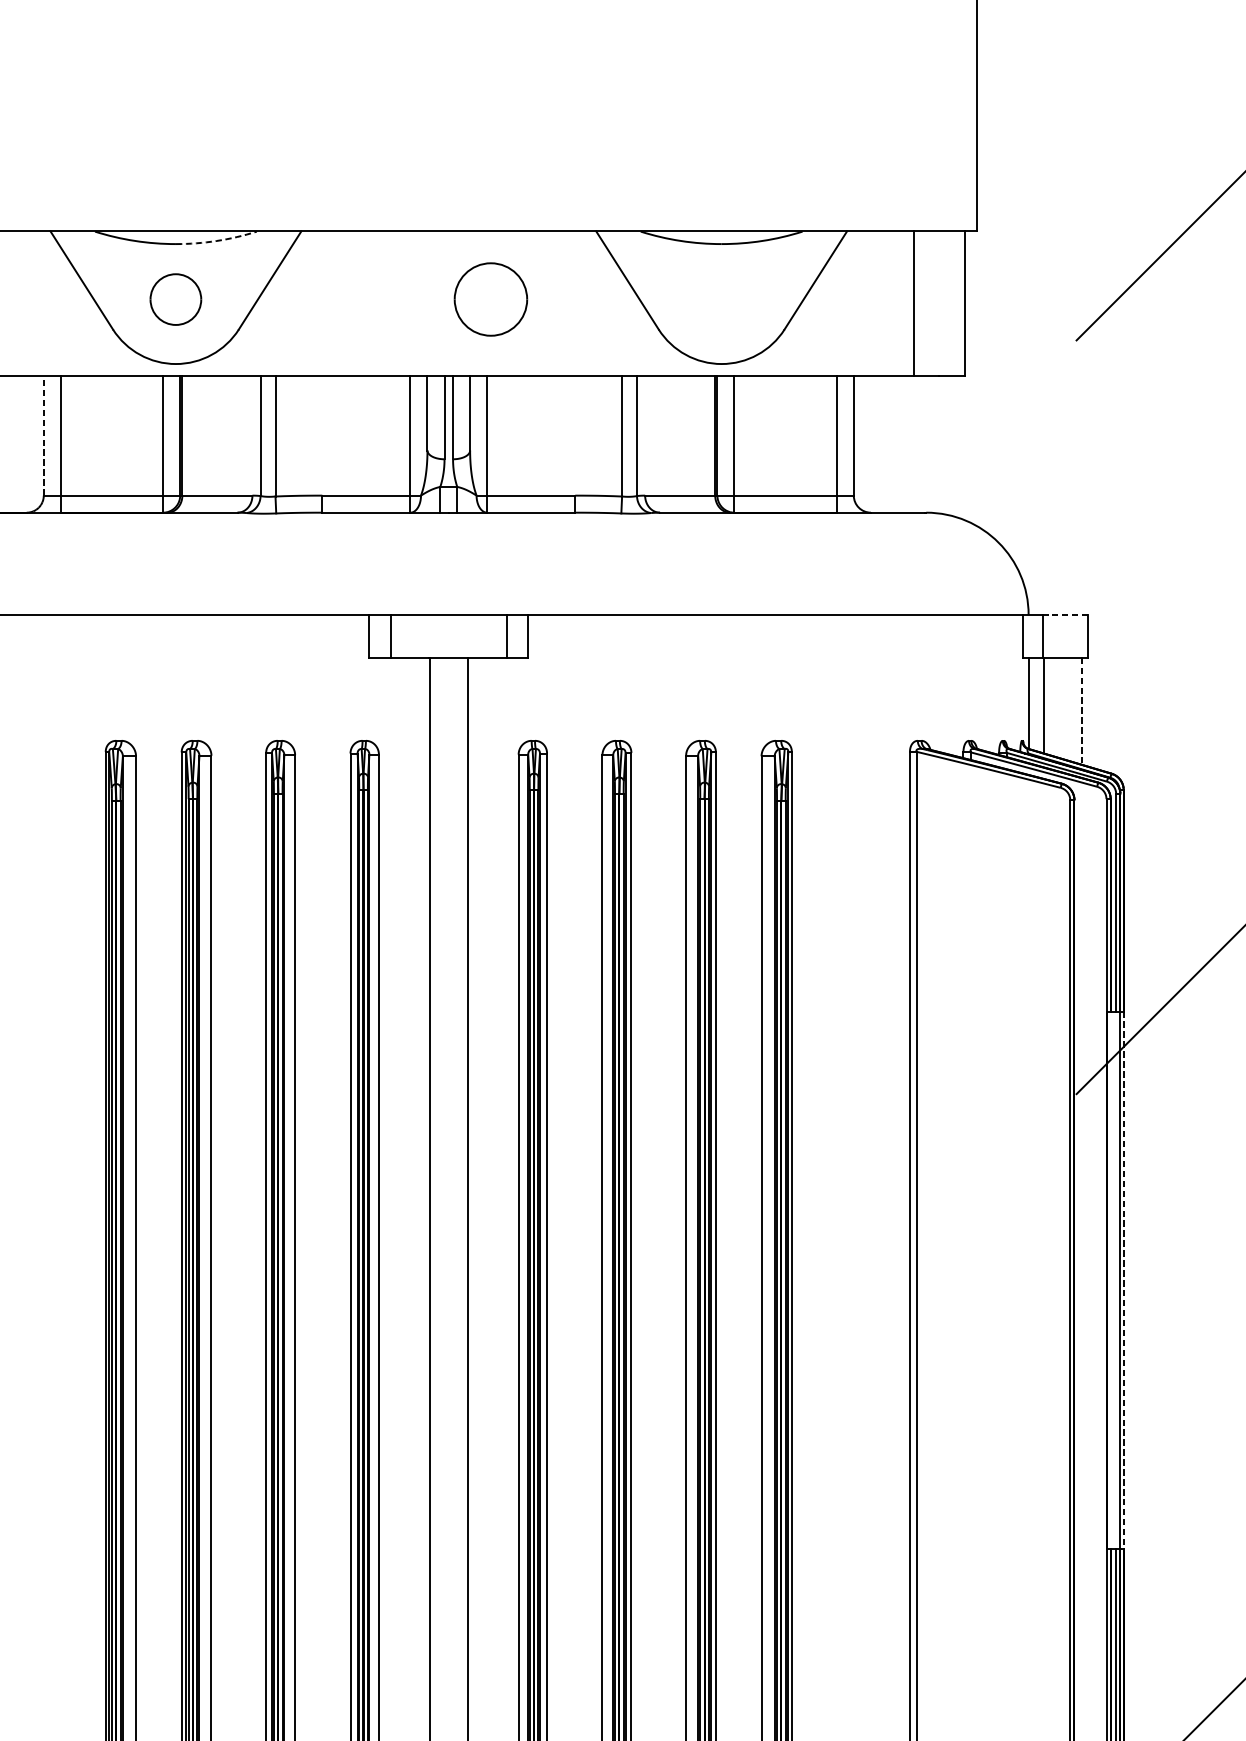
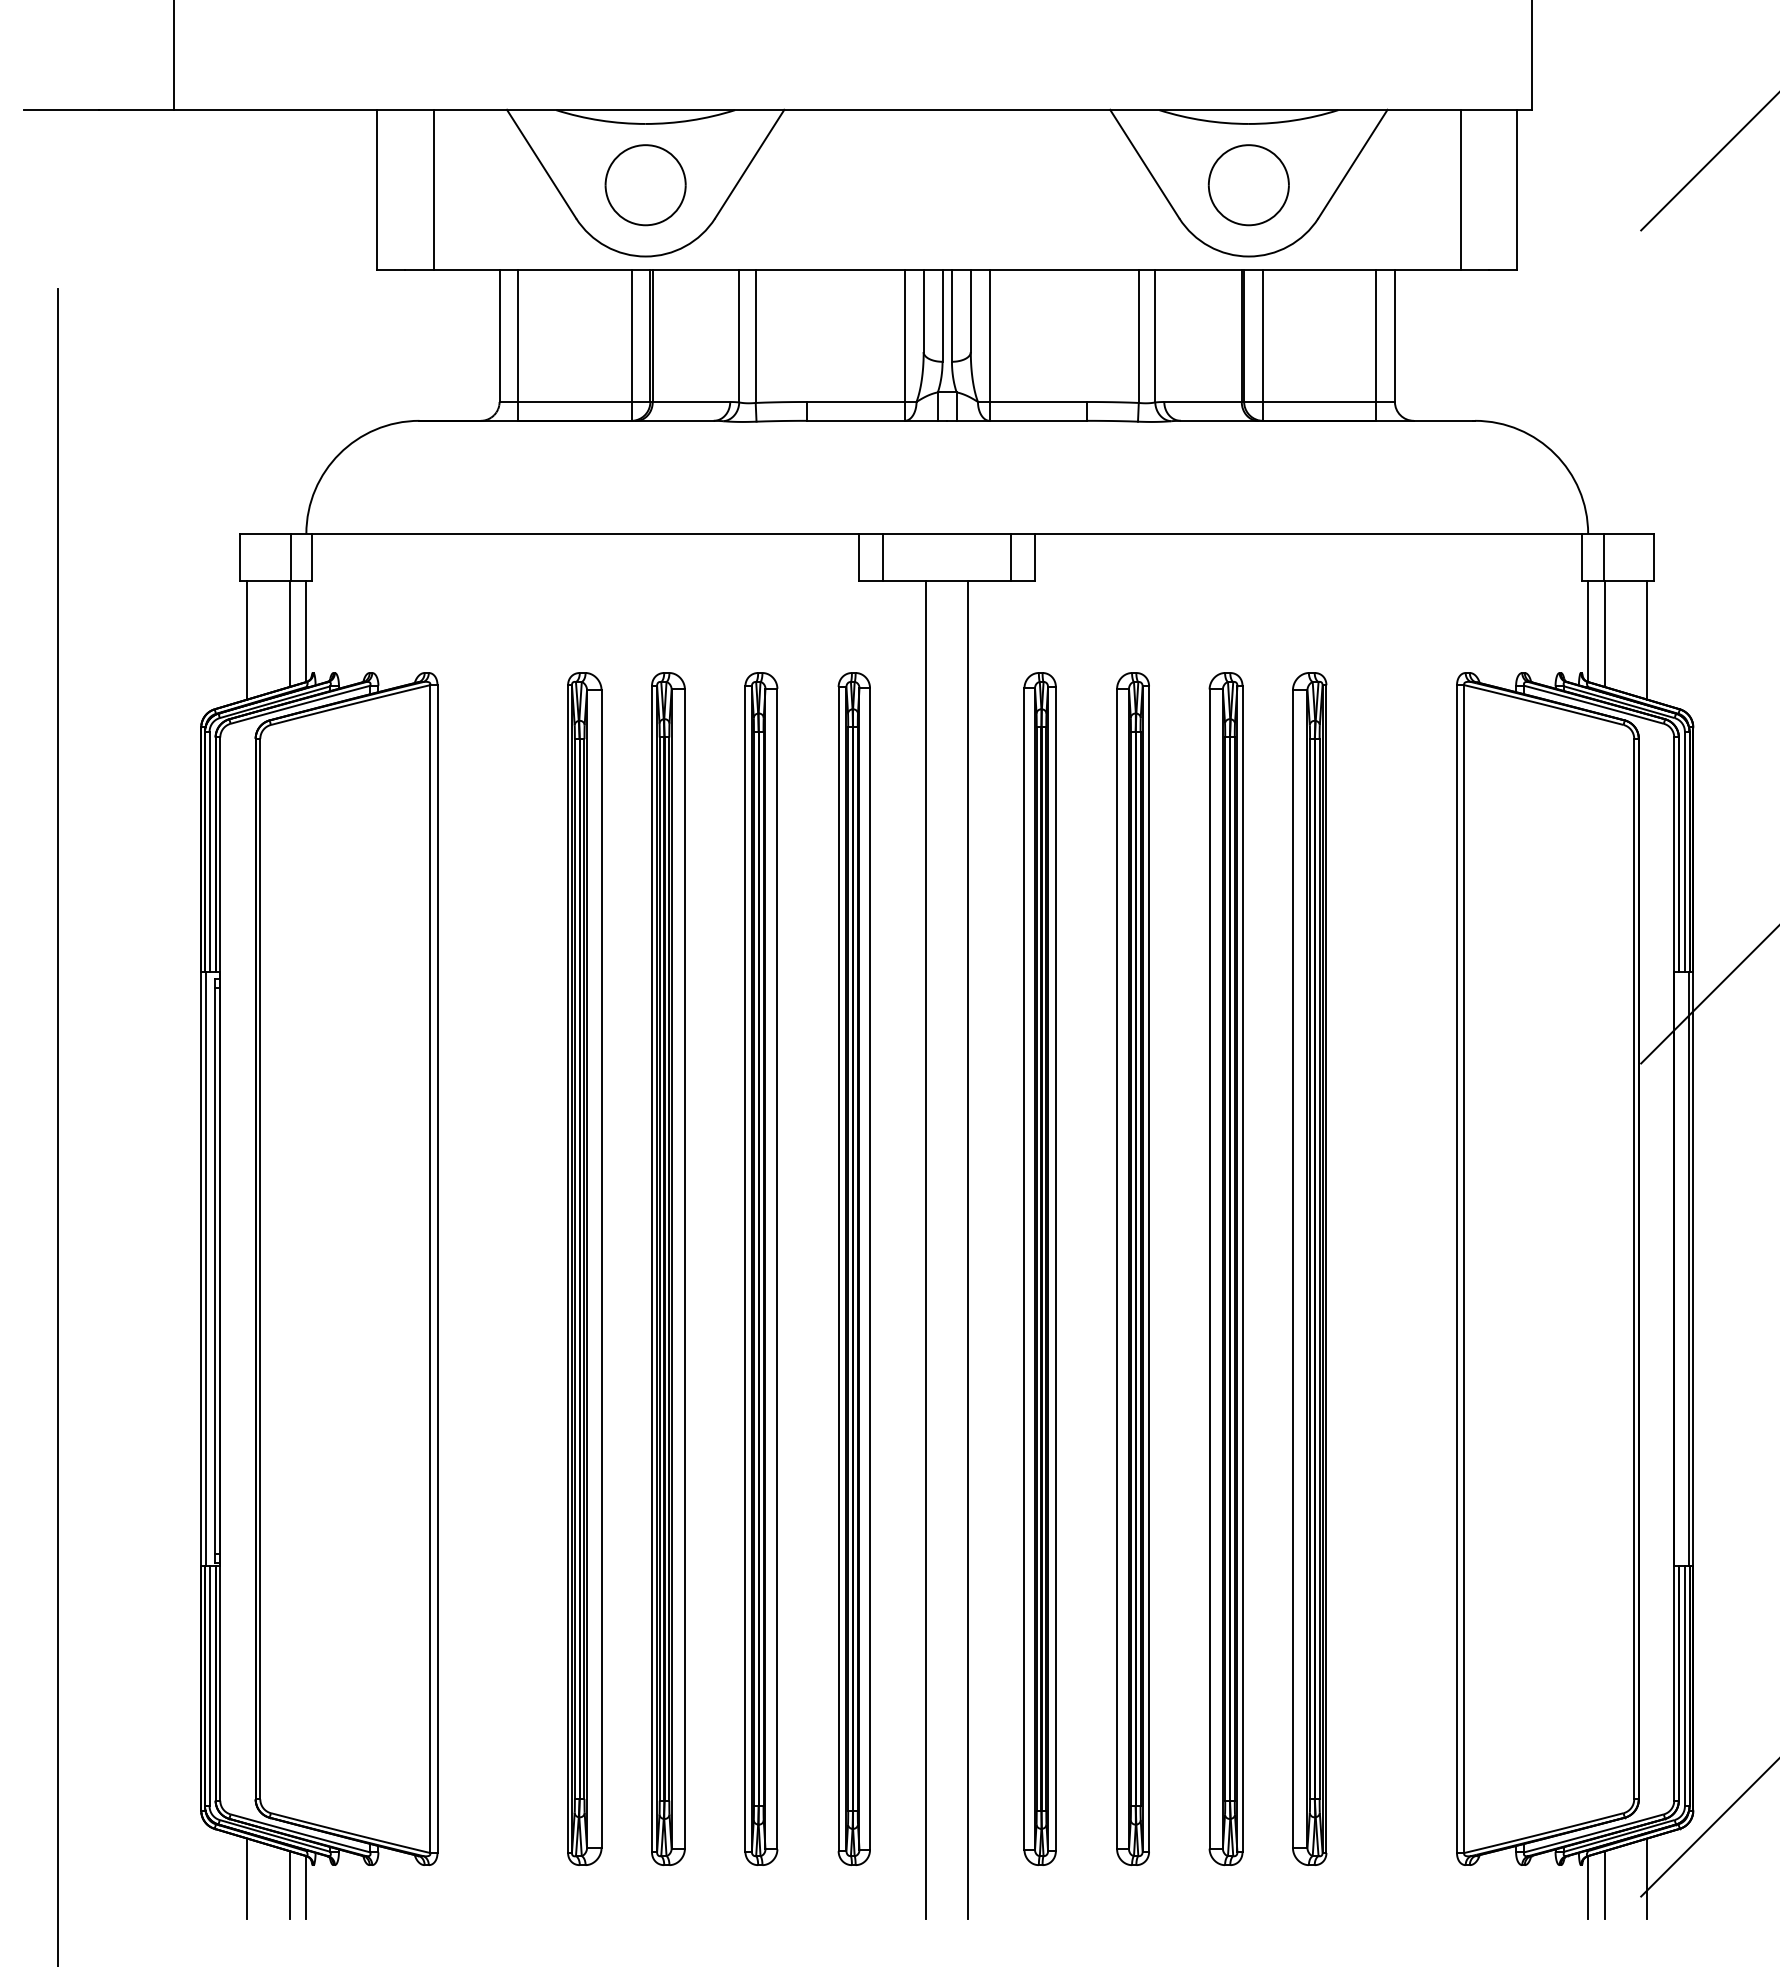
arc: (216, 240) -> (690, 120), dashed -> solid
part: (175, 299) -> (645, 185), size x1.43
part: (490, 299) -> (1248, 185), moved
line: (43, 436) -> (499, 336), dashed -> solid
line: (1065, 614) -> (1628, 533), dashed -> solid
line: (1082, 711) -> (1647, 640), dashed -> solid
line: (1123, 1280) -> (1693, 1269), dashed -> solid

